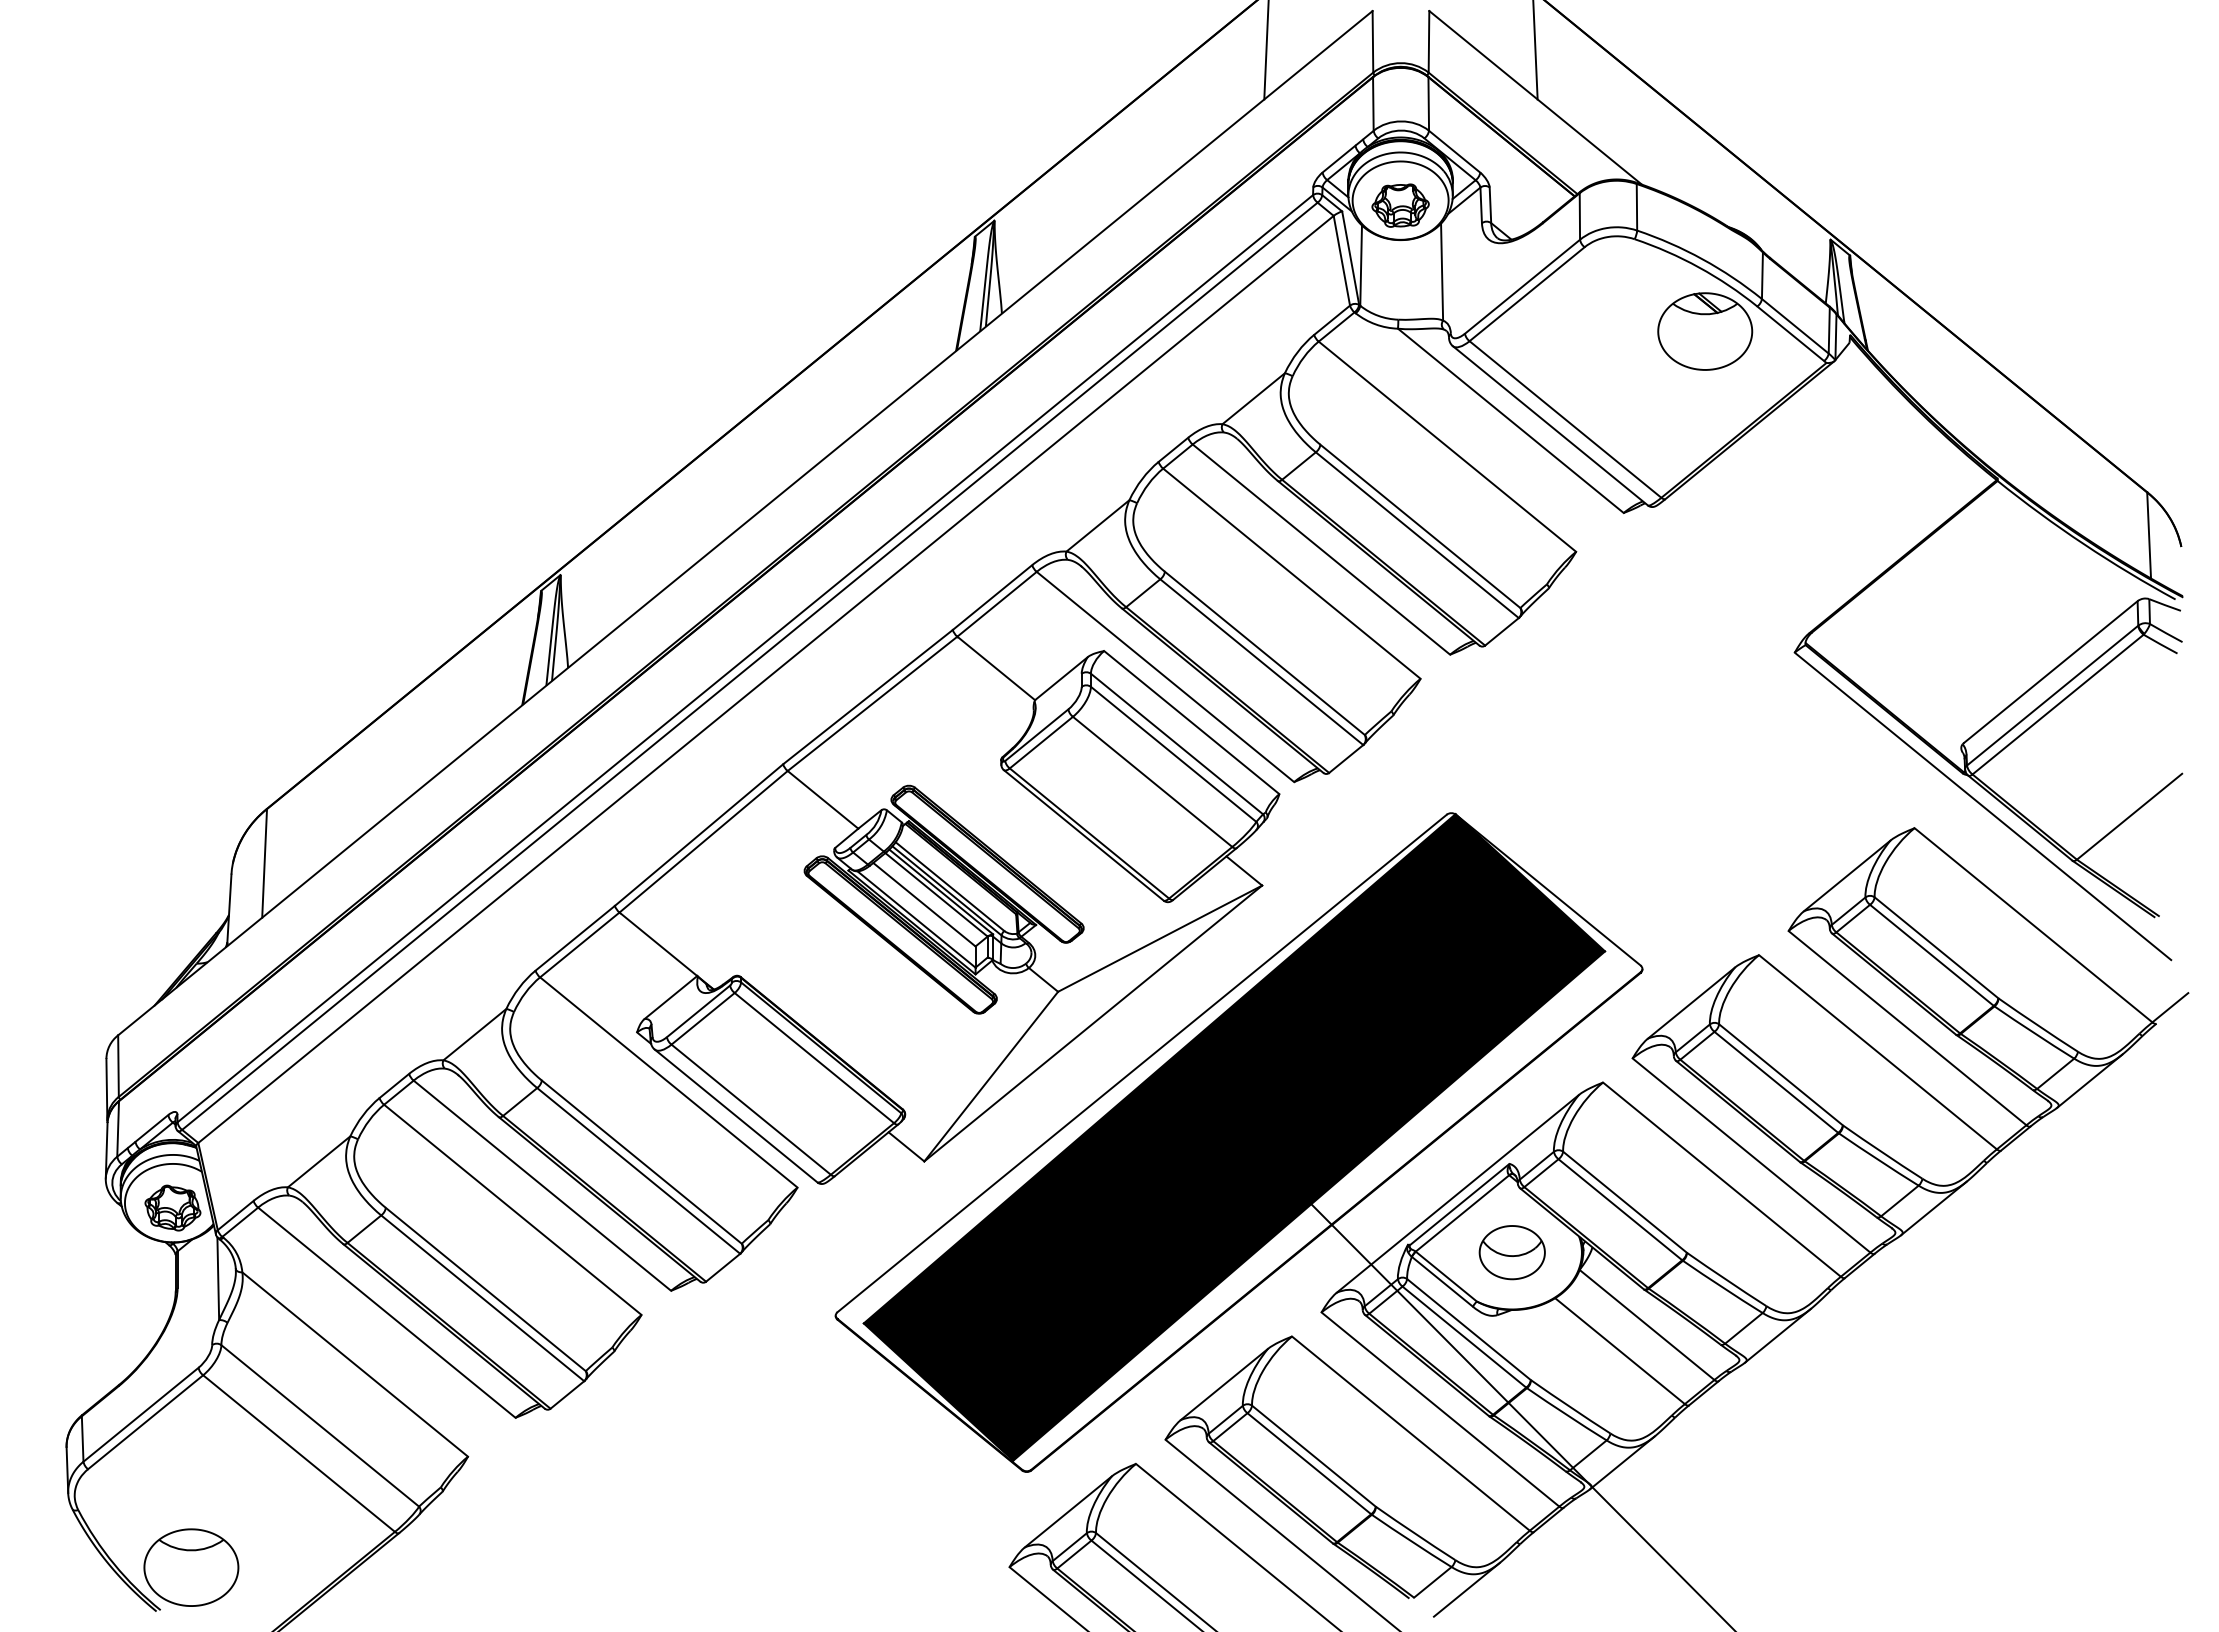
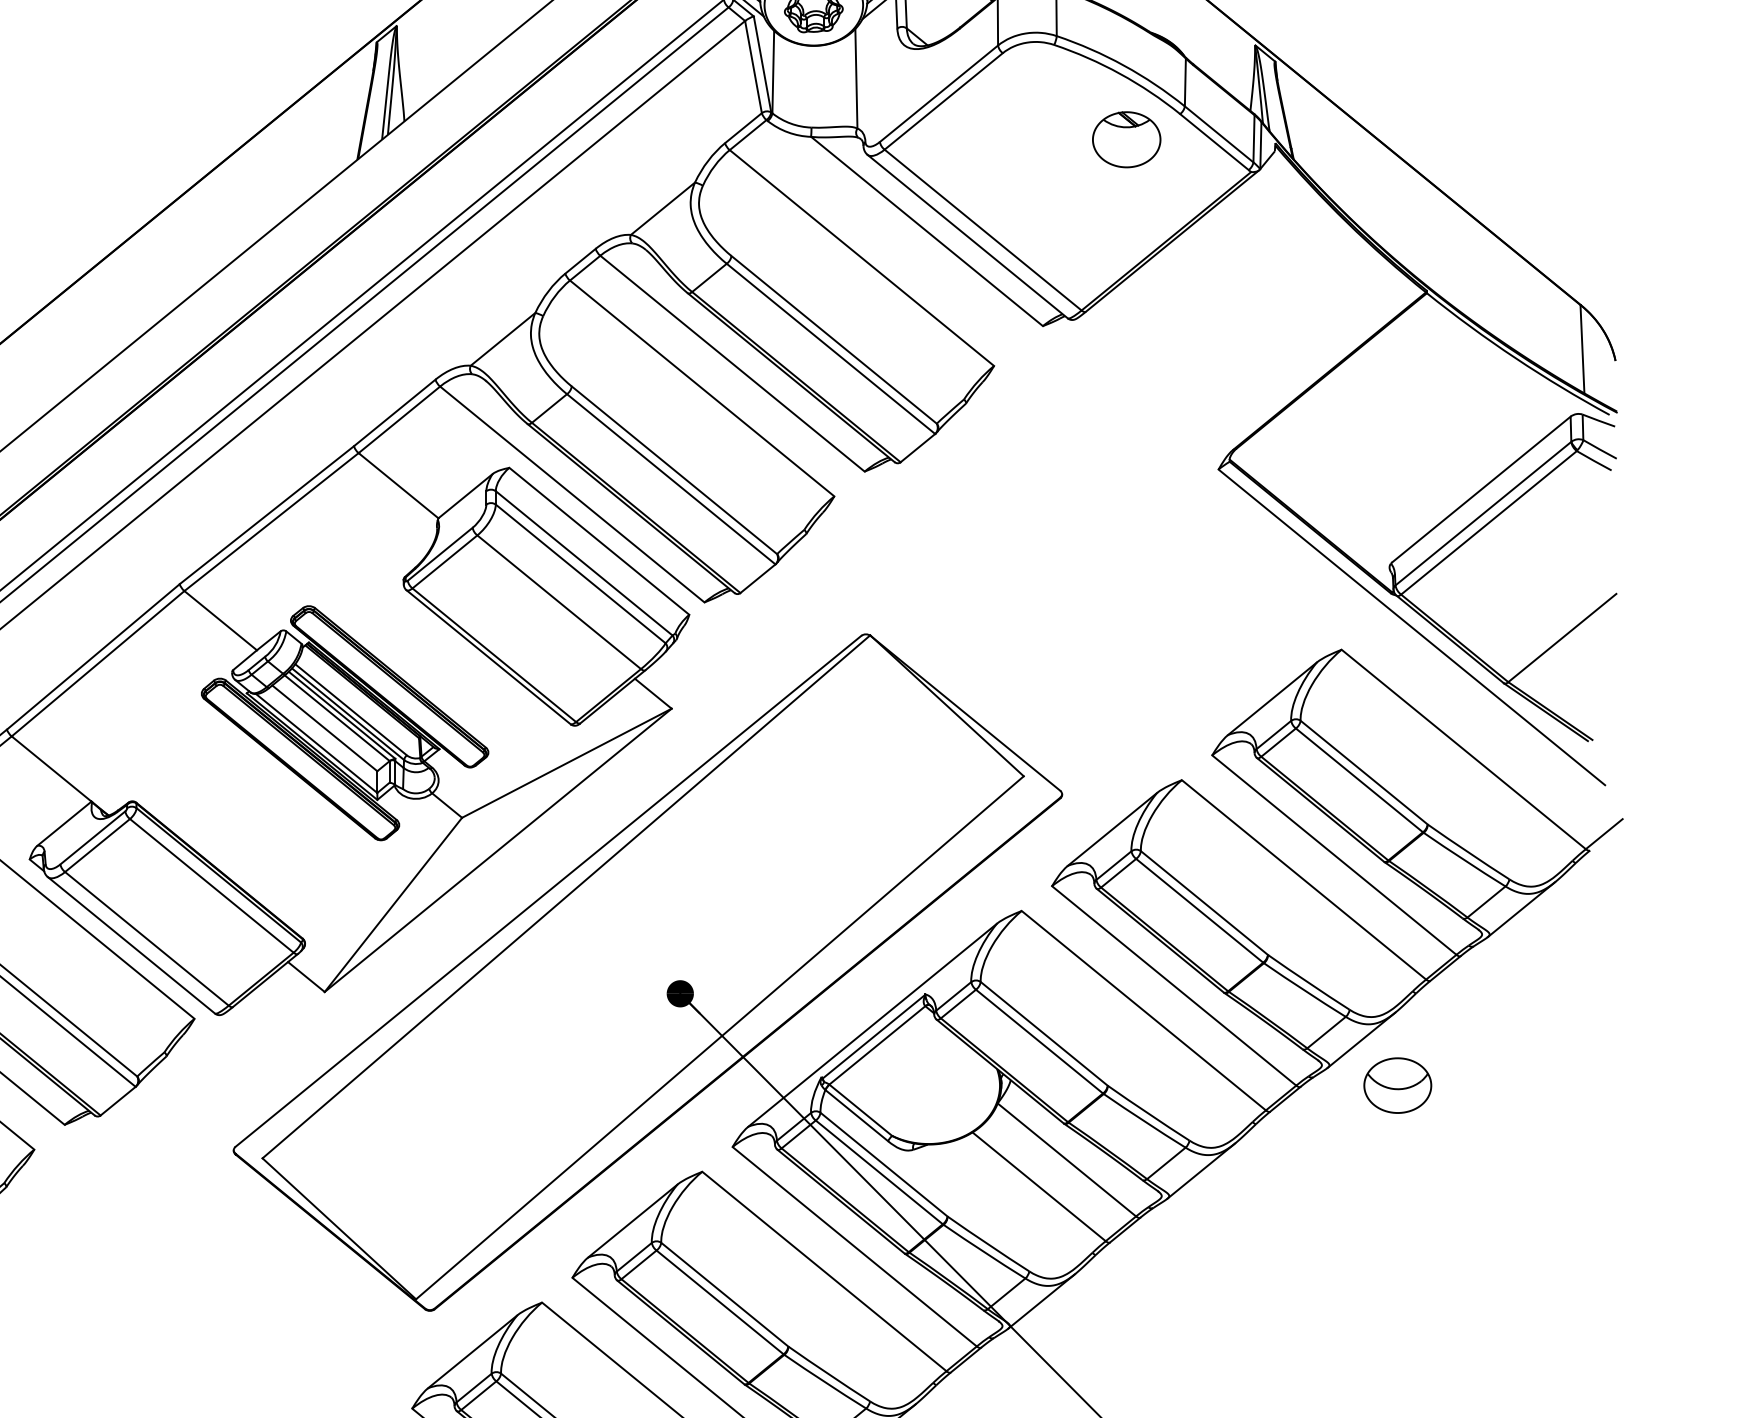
part: (1705, 331) -> (1126, 139), size x0.7
fill: (1234, 1137) -> (643, 967), removed
part: (1511, 1252) -> (1396, 1085), moved

